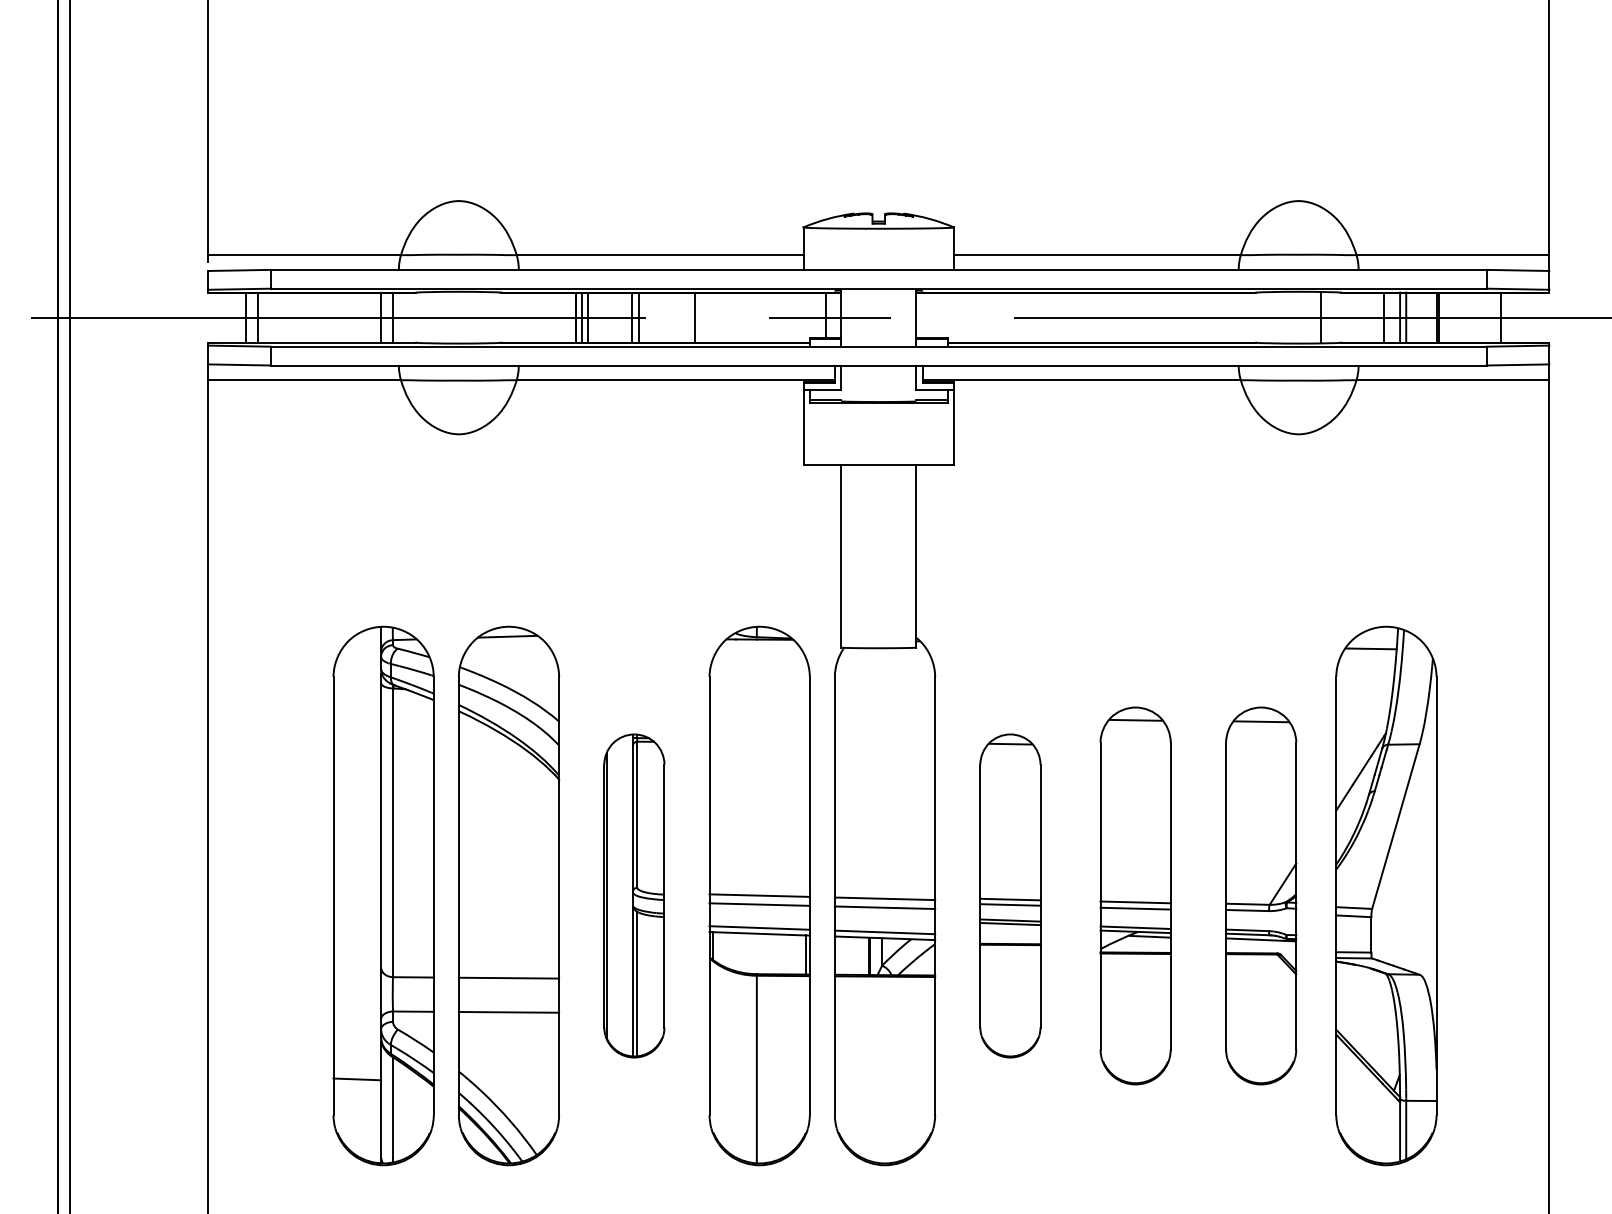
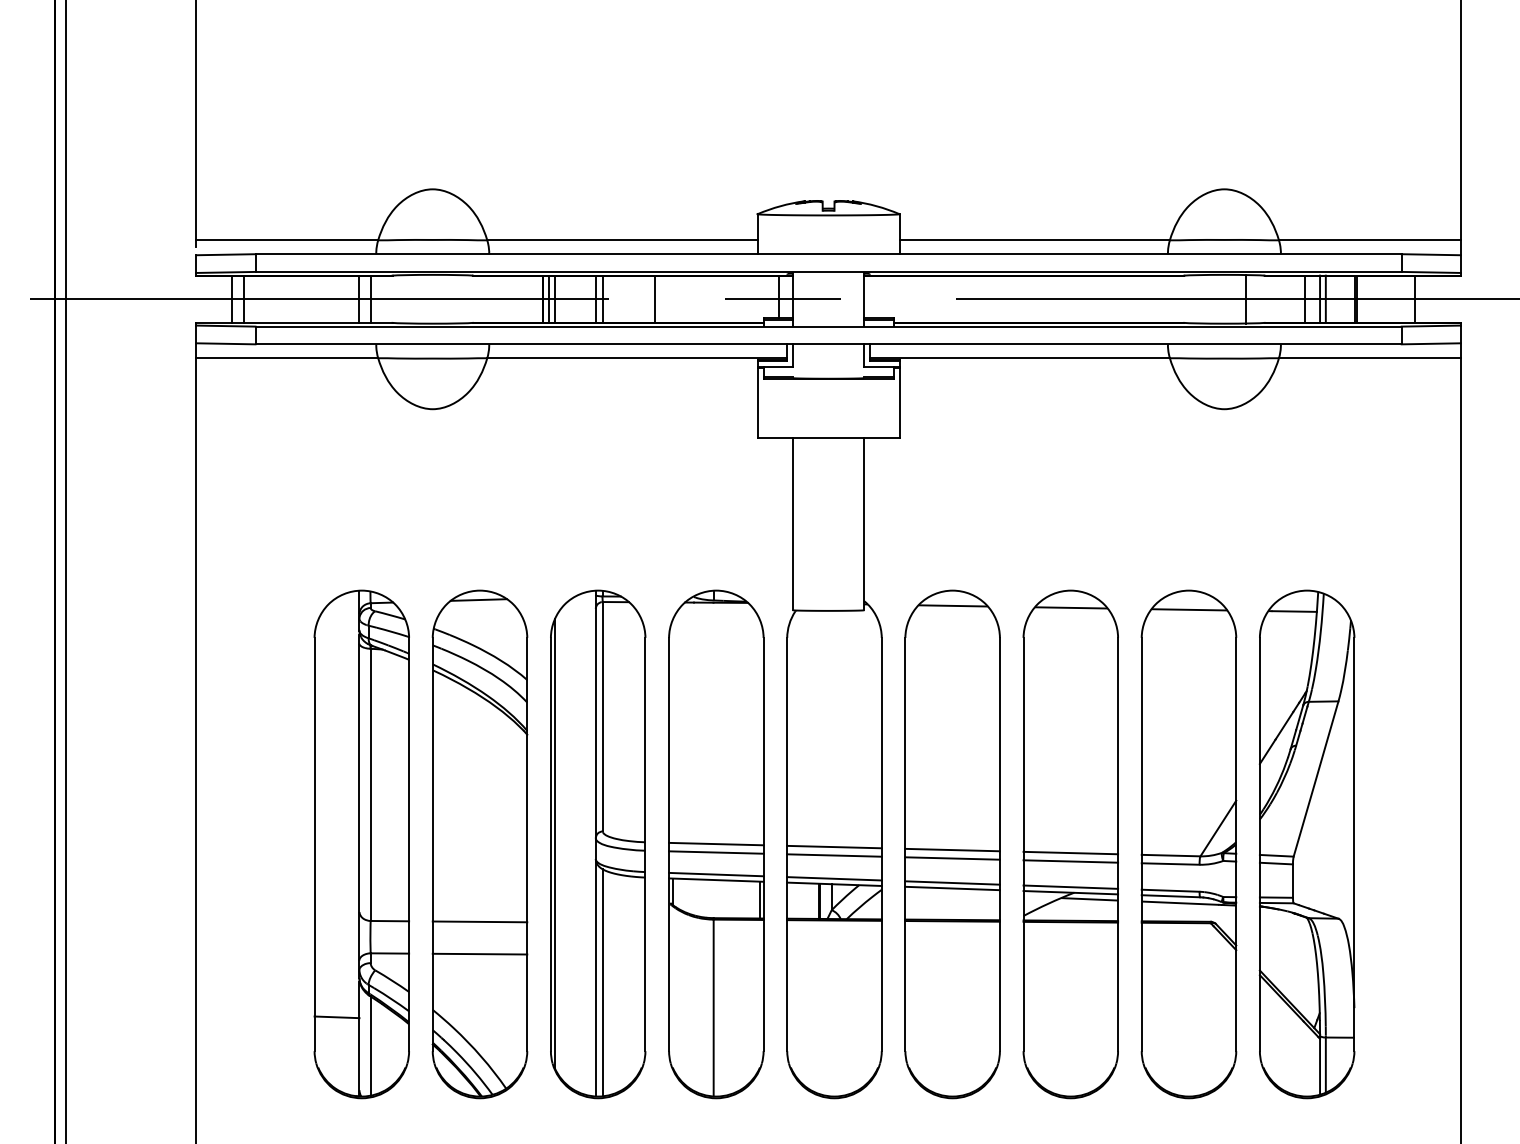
part: (634, 895) -> (598, 843), size x1.67
part: (1010, 895) -> (952, 843), size x1.67
part: (1135, 895) -> (1070, 843), size x1.43
part: (1261, 895) -> (1189, 843), size x1.43

